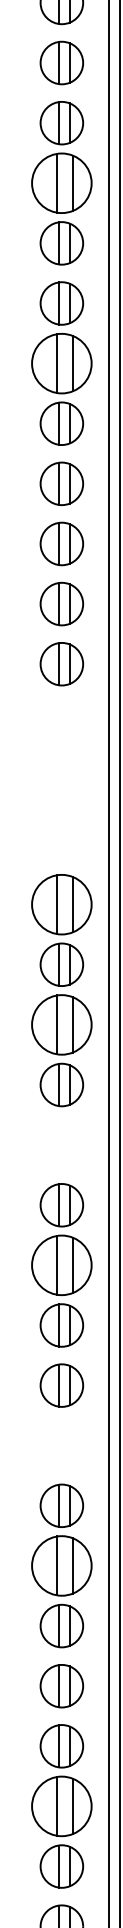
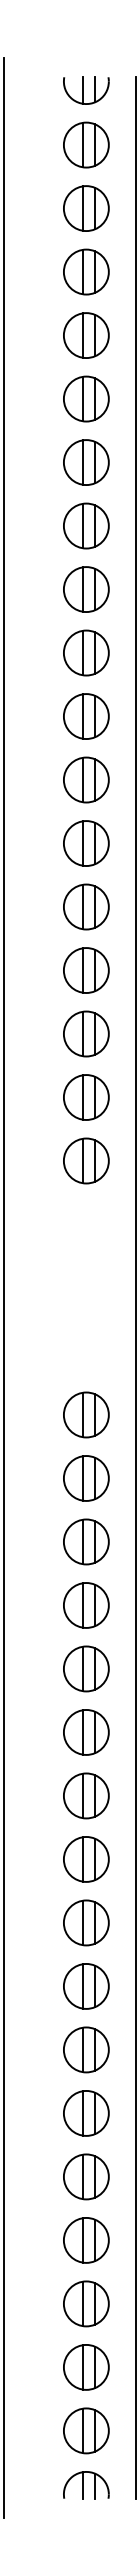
part: (62, 182) -> (86, 652), size x0.71
part: (62, 363) -> (86, 843), size x0.71
part: (62, 904) -> (86, 1414), size x0.71
part: (62, 1024) -> (86, 1541), size x0.71
part: (62, 1144) -> (86, 1668), added
part: (62, 1264) -> (86, 1795), size x0.71
part: (62, 1445) -> (86, 1986), added
part: (62, 1566) -> (86, 2113), size x0.71
part: (62, 1806) -> (86, 2367), size x0.71

